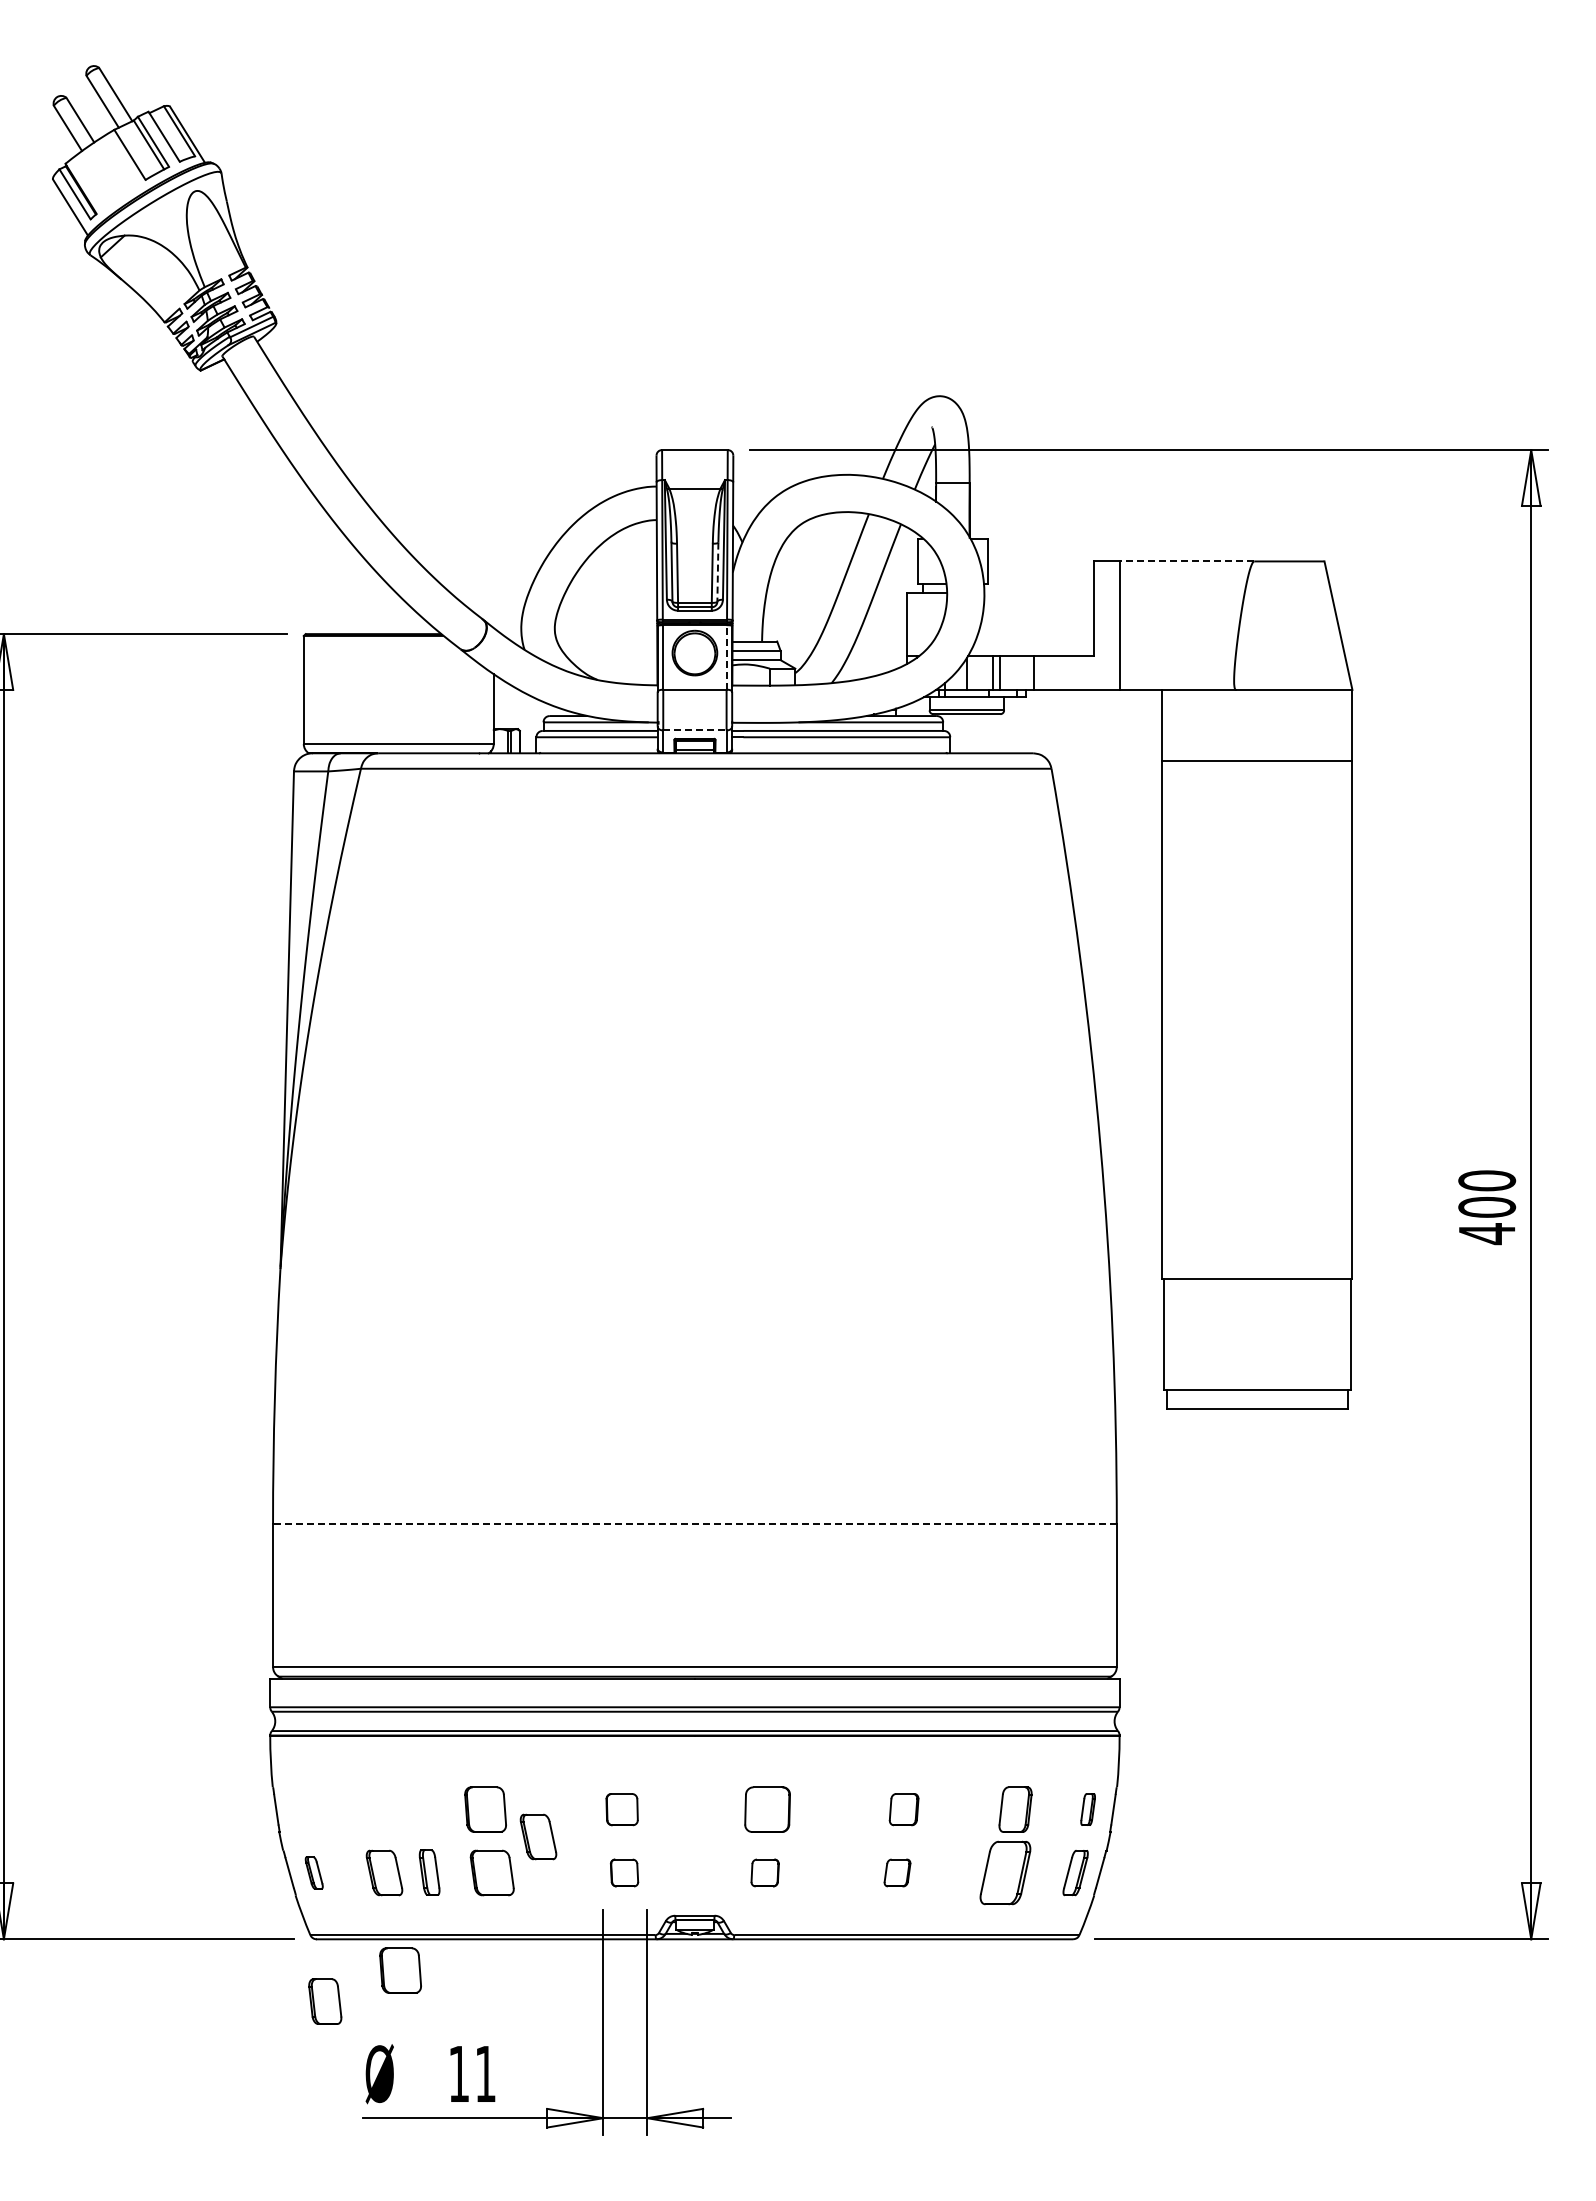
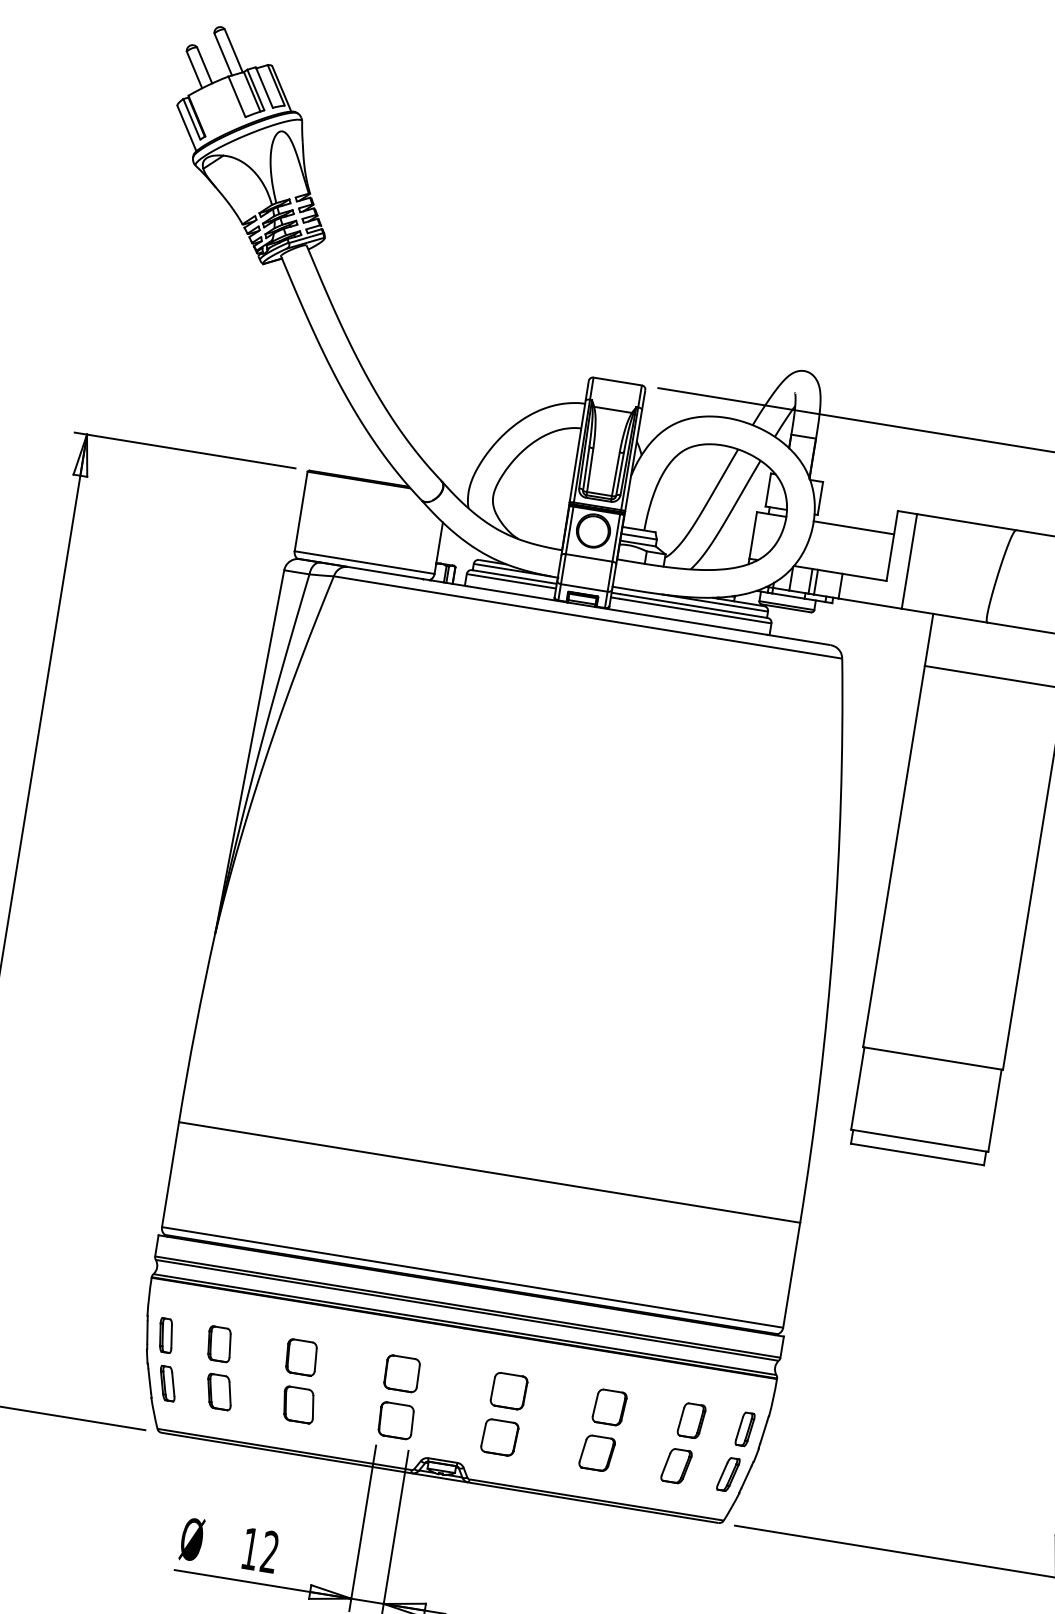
line: (1186, 561) -> (966, 522), dashed -> solid
line: (717, 572) -> (619, 474), dashed -> solid
line: (1038, 593) -> (853, 528), added
line: (726, 656) -> (616, 537), dashed -> solid
line: (694, 730) -> (583, 587), dashed -> solid
line: (694, 1524) -> (489, 1172), dashed -> solid
part: (621, 1809) -> (401, 1373), size x1.43
part: (903, 1809) -> (609, 1407), size x1.43
part: (1087, 1809) -> (744, 1429), size x1.43
part: (538, 1836) -> (337, 1383), removed
part: (314, 1872) -> (168, 1383), size x1.43
part: (429, 1872) -> (165, 1335), moved
part: (624, 1872) -> (396, 1420), size x1.67
part: (764, 1872) -> (499, 1437), size x1.67
part: (897, 1872) -> (597, 1452), size x1.67
part: (1004, 1872) -> (676, 1465), size x0.71
part: (400, 1970) -> (219, 1465), removed
part: (325, 2001) -> (219, 1344), moved
text: (485, 2073) -> (269, 1551), 11 -> 12

